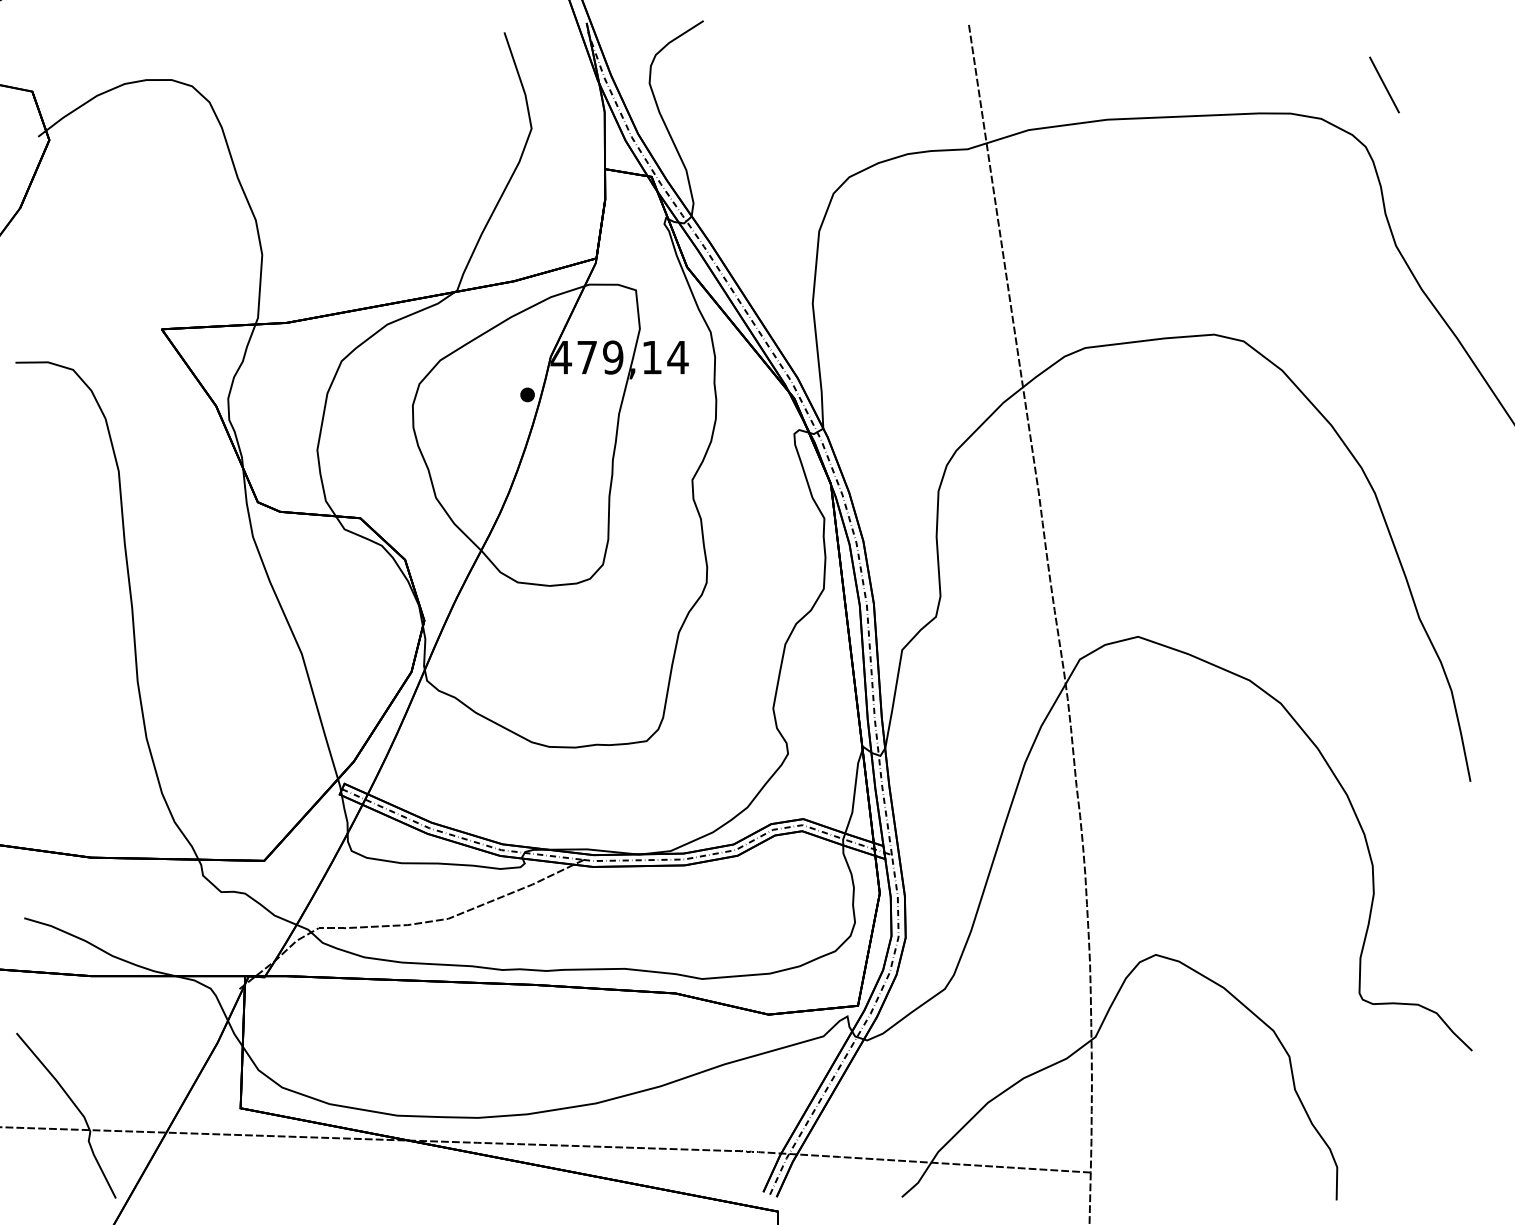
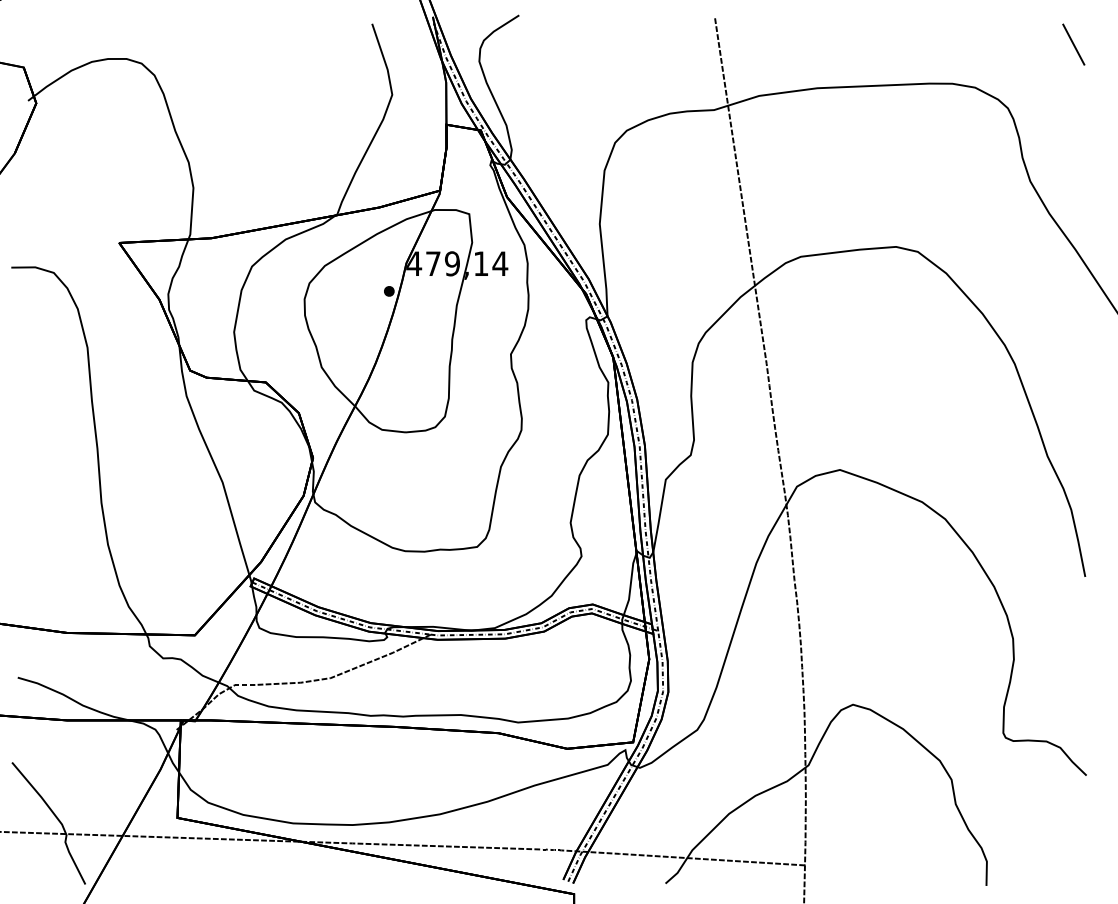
line: (1384, 84) -> (1073, 44), moved

